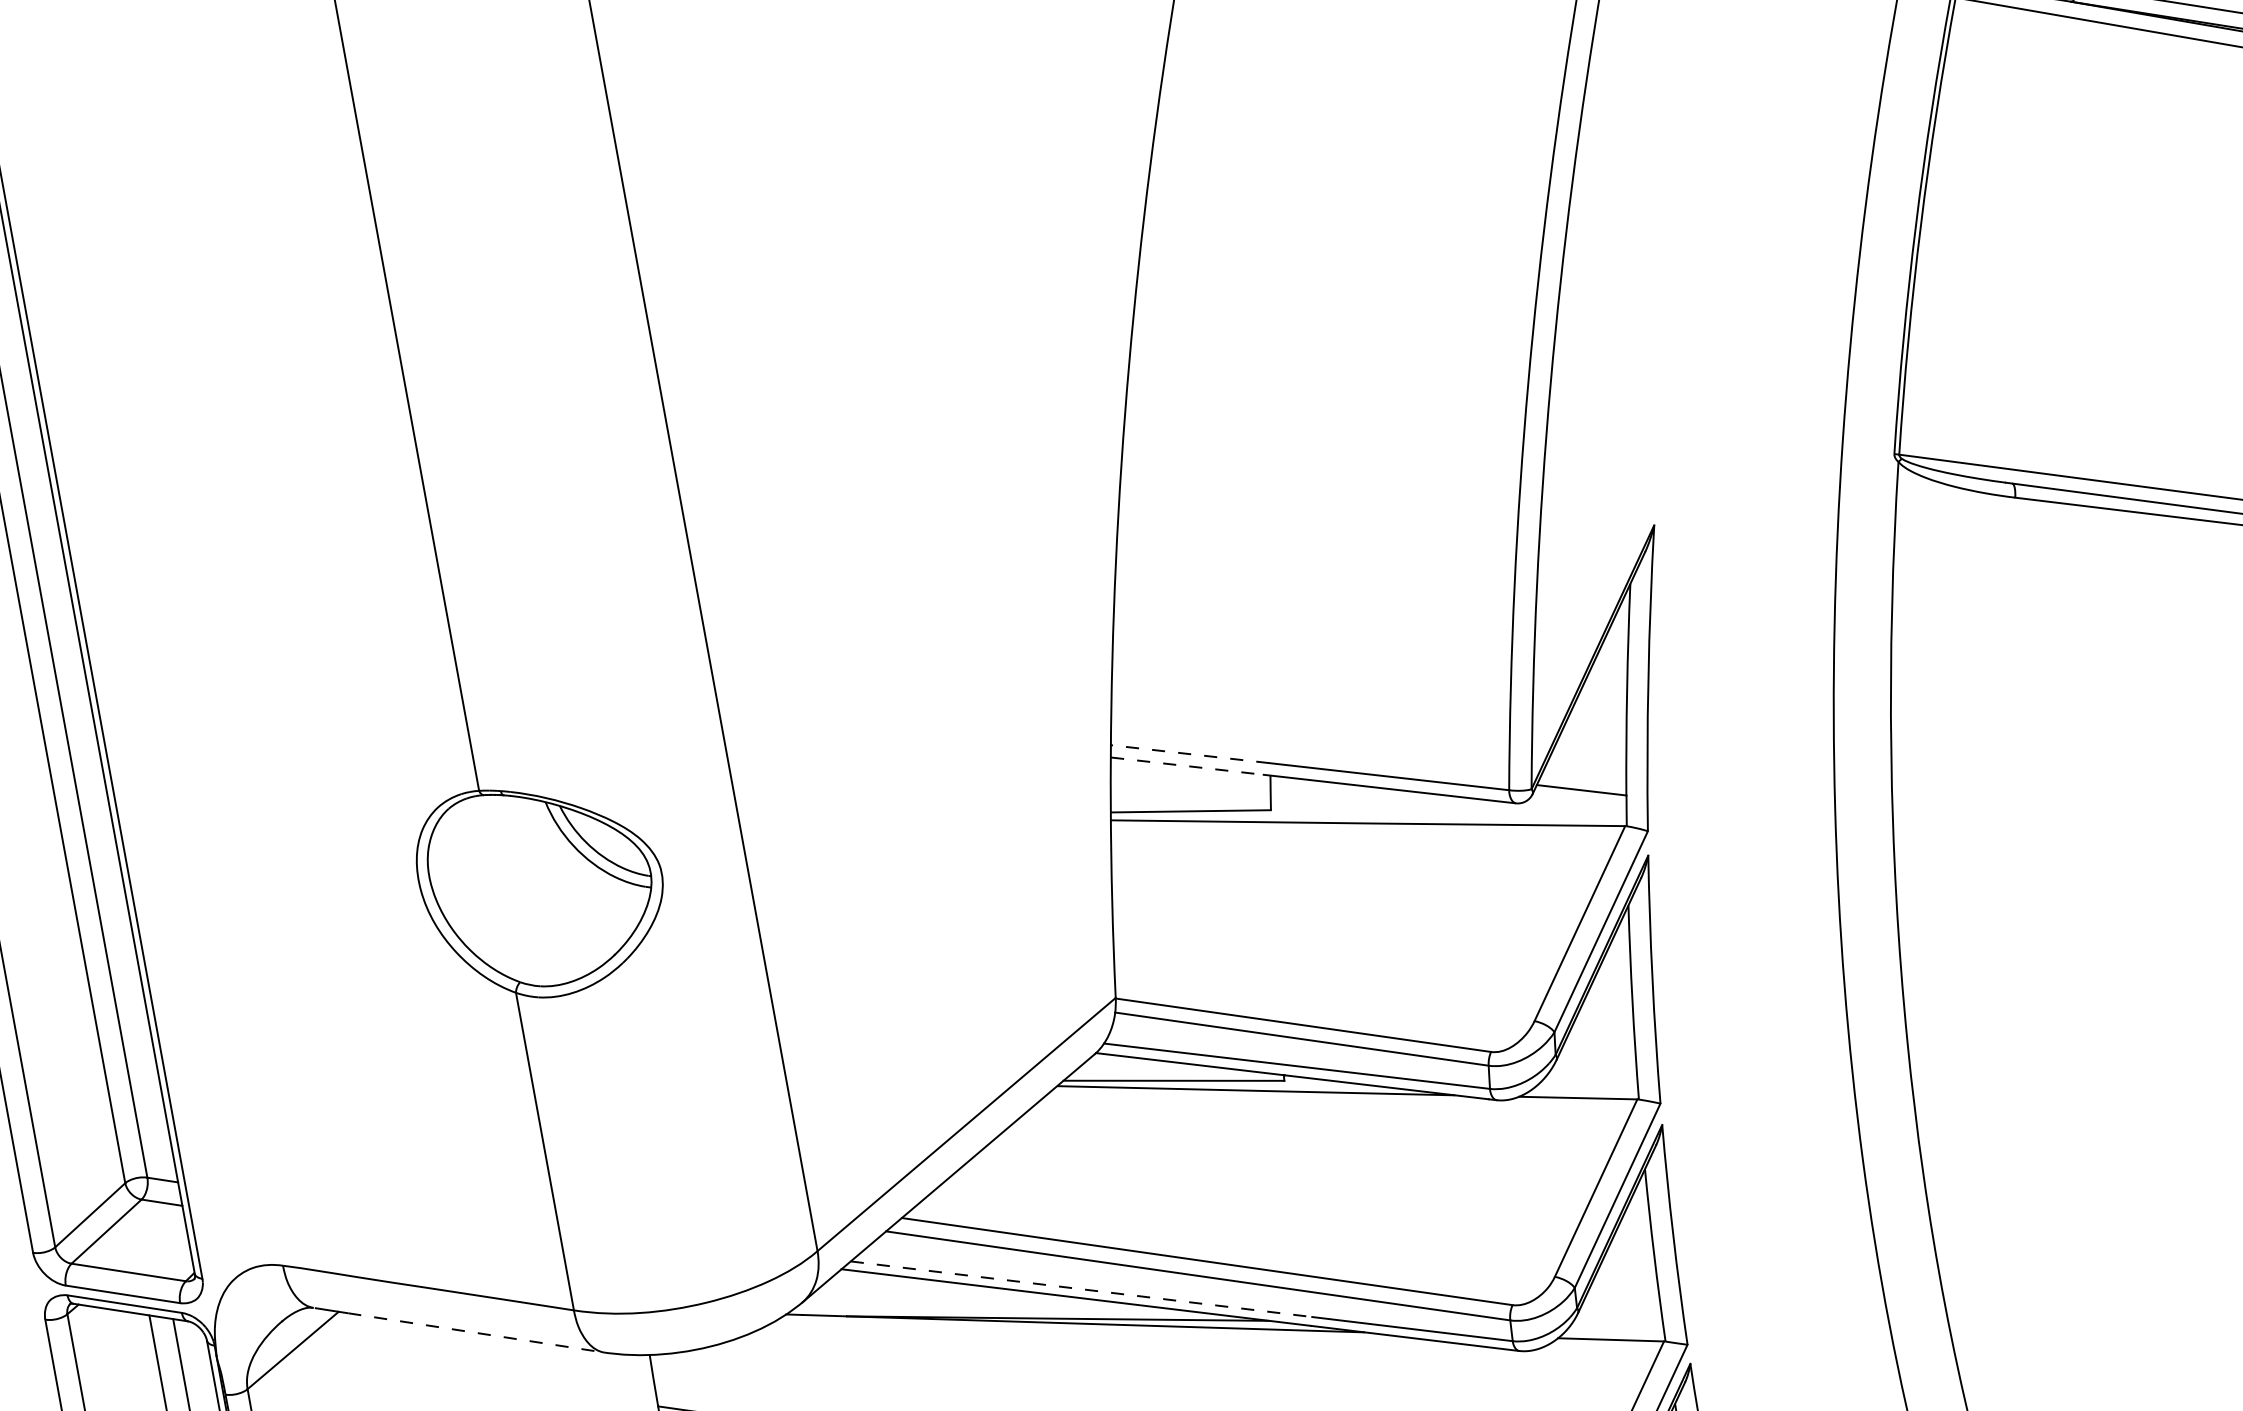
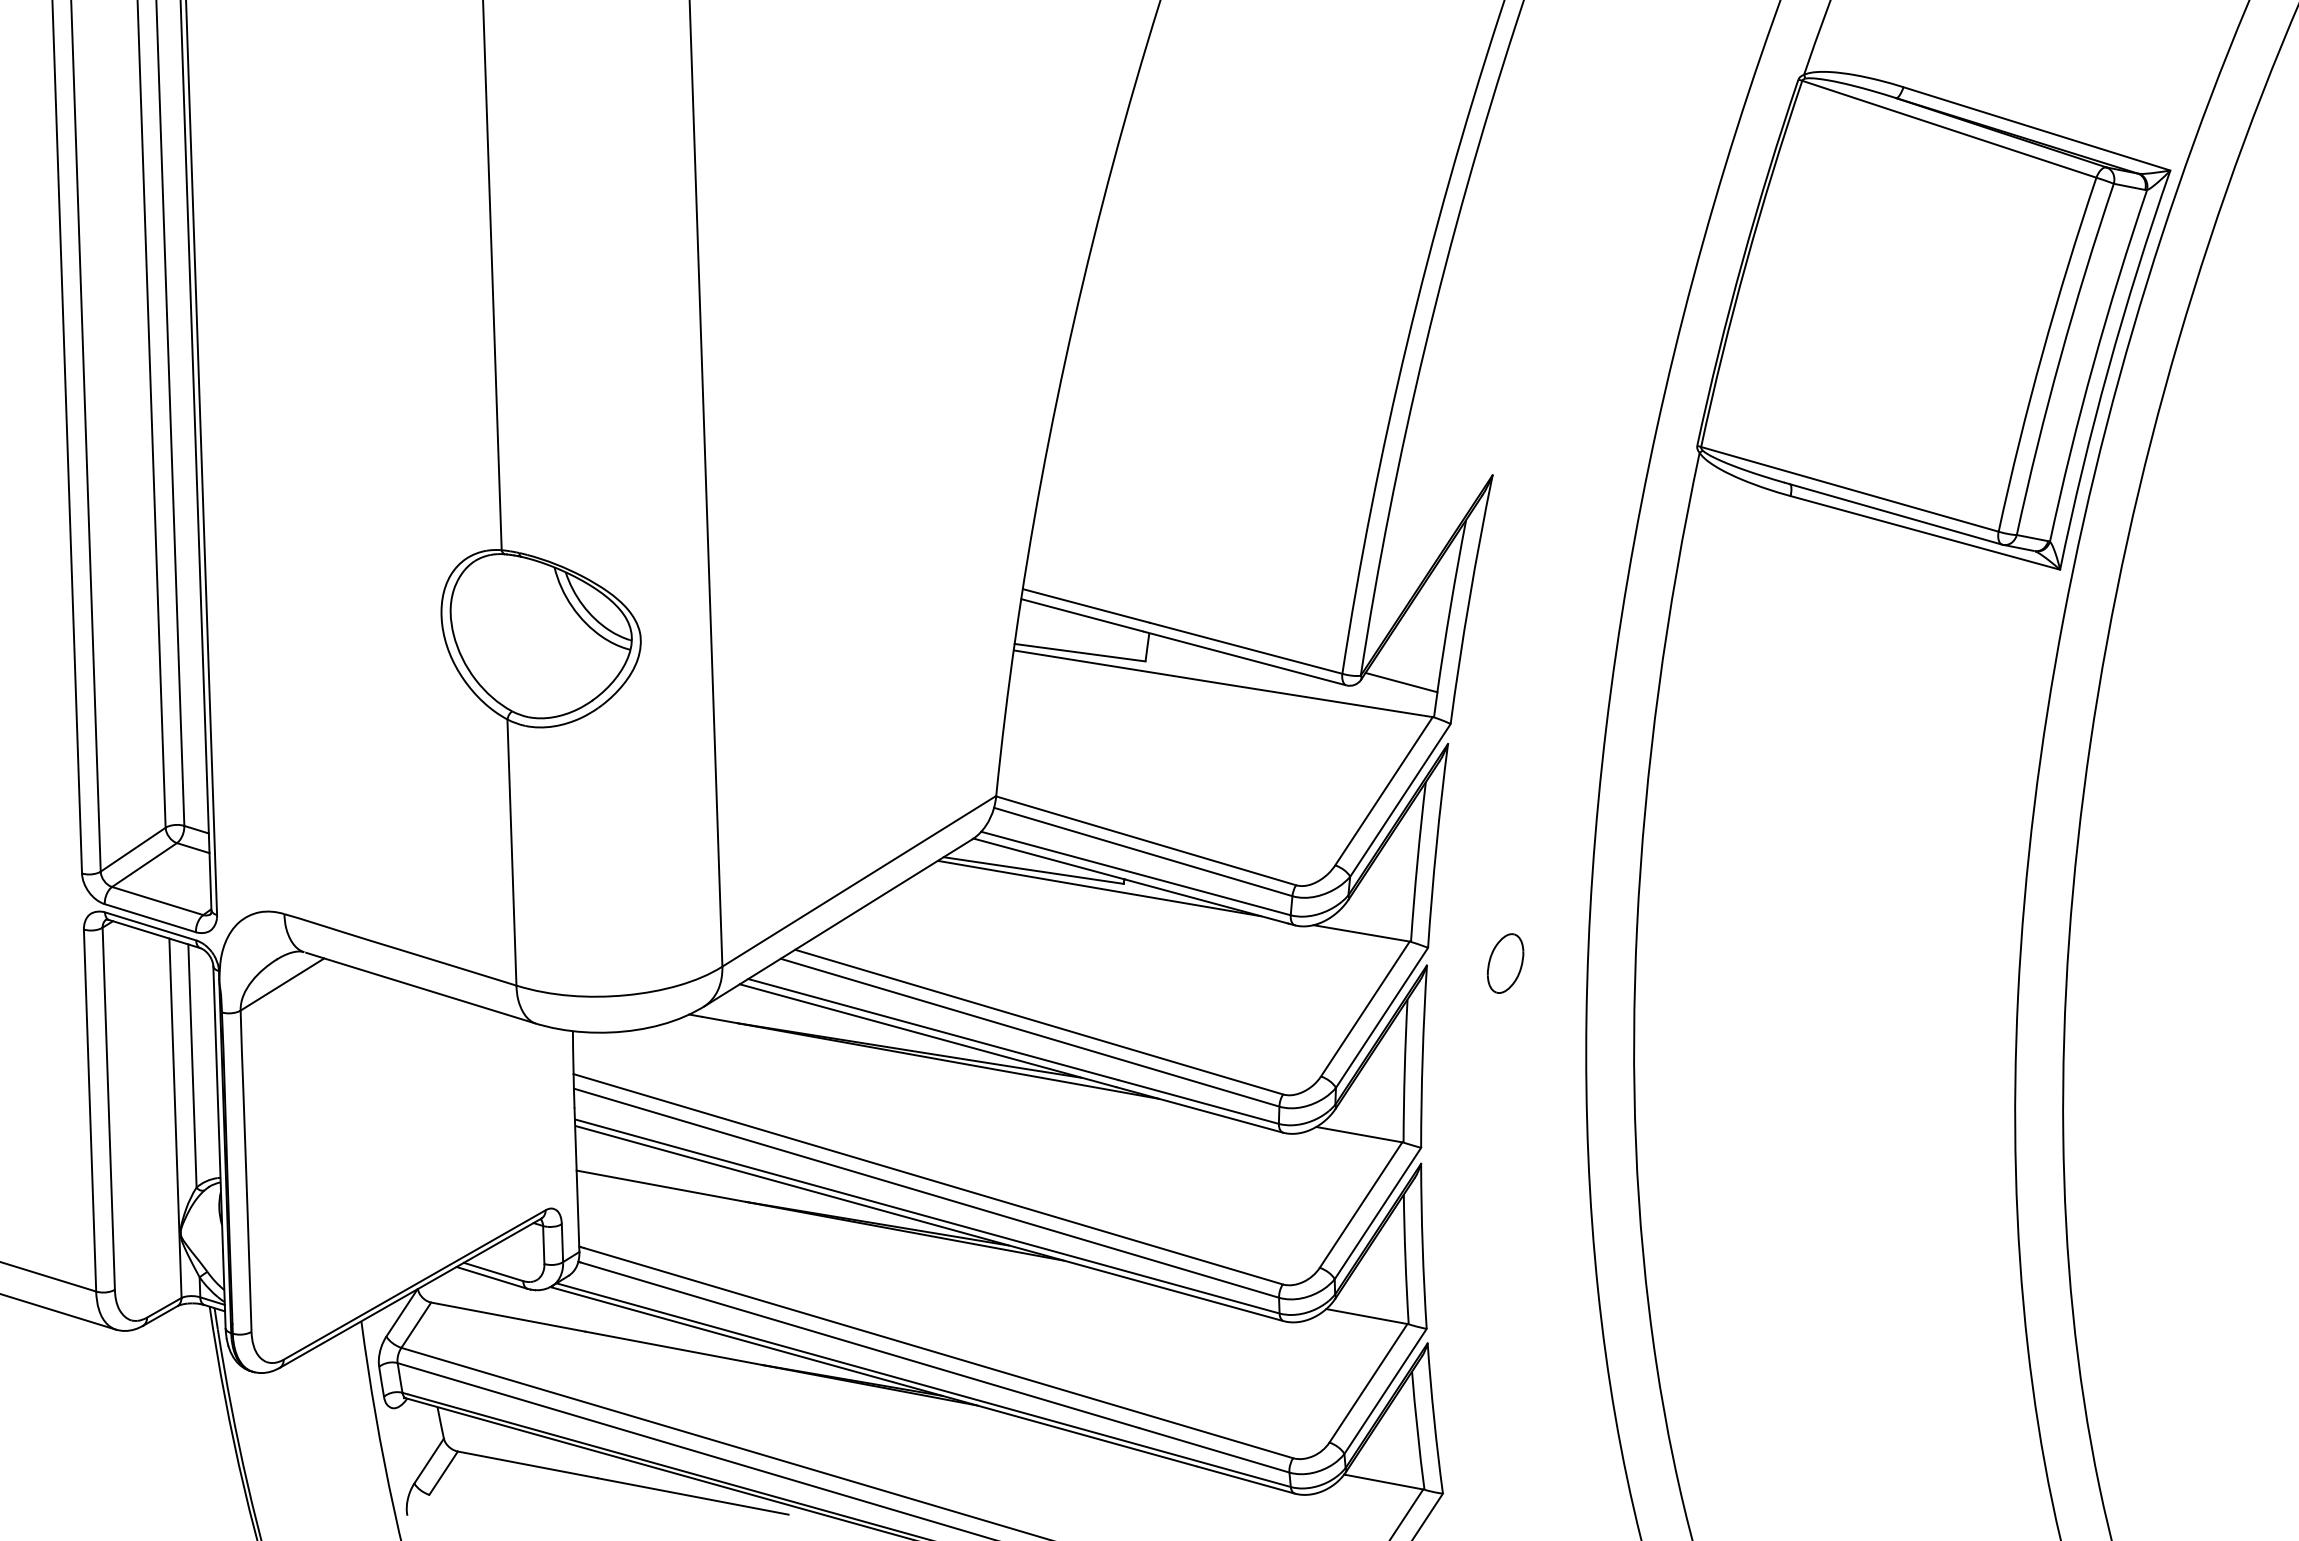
line: (1190, 753) -> (1086, 605), dashed -> solid
line: (1187, 766) -> (1082, 615), dashed -> solid
part: (1756, 1108) -> (1505, 963), added
line: (1081, 1289) -> (933, 1029), dashed -> solid
line: (475, 1333) -> (433, 992), dashed -> solid

